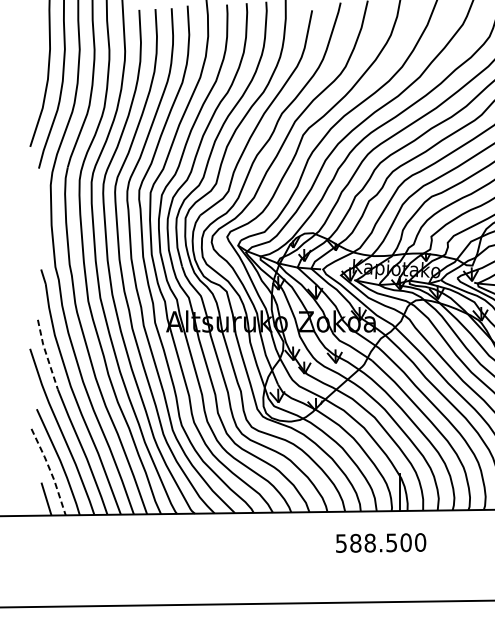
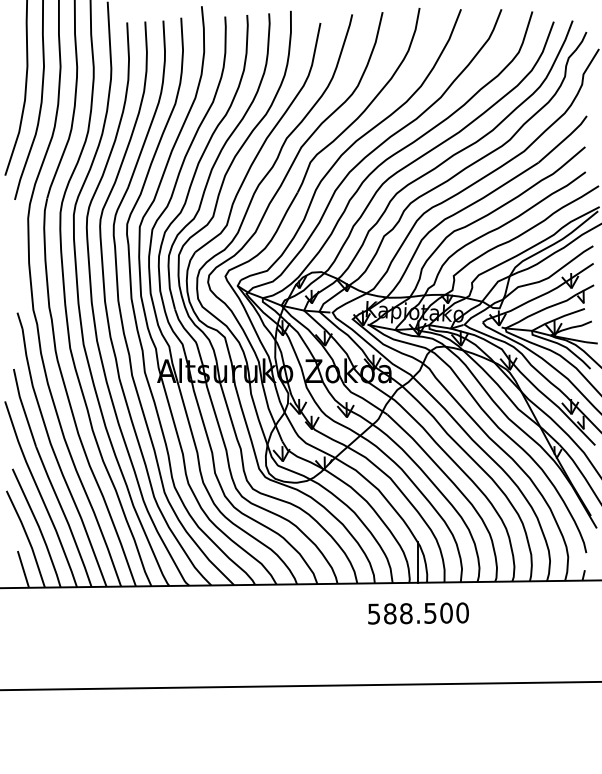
line: (46, 355) -> (23, 408), dashed -> solid
line: (51, 471) -> (28, 538), dashed -> solid
text: (381, 542) -> (418, 613), moved

